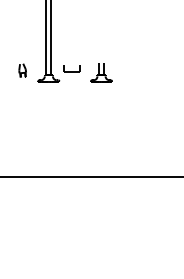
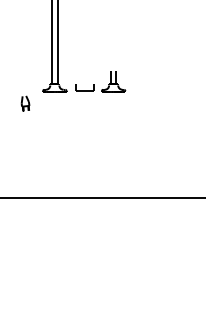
part: (71, 68) -> (84, 87), moved
part: (22, 70) -> (25, 103), moved

